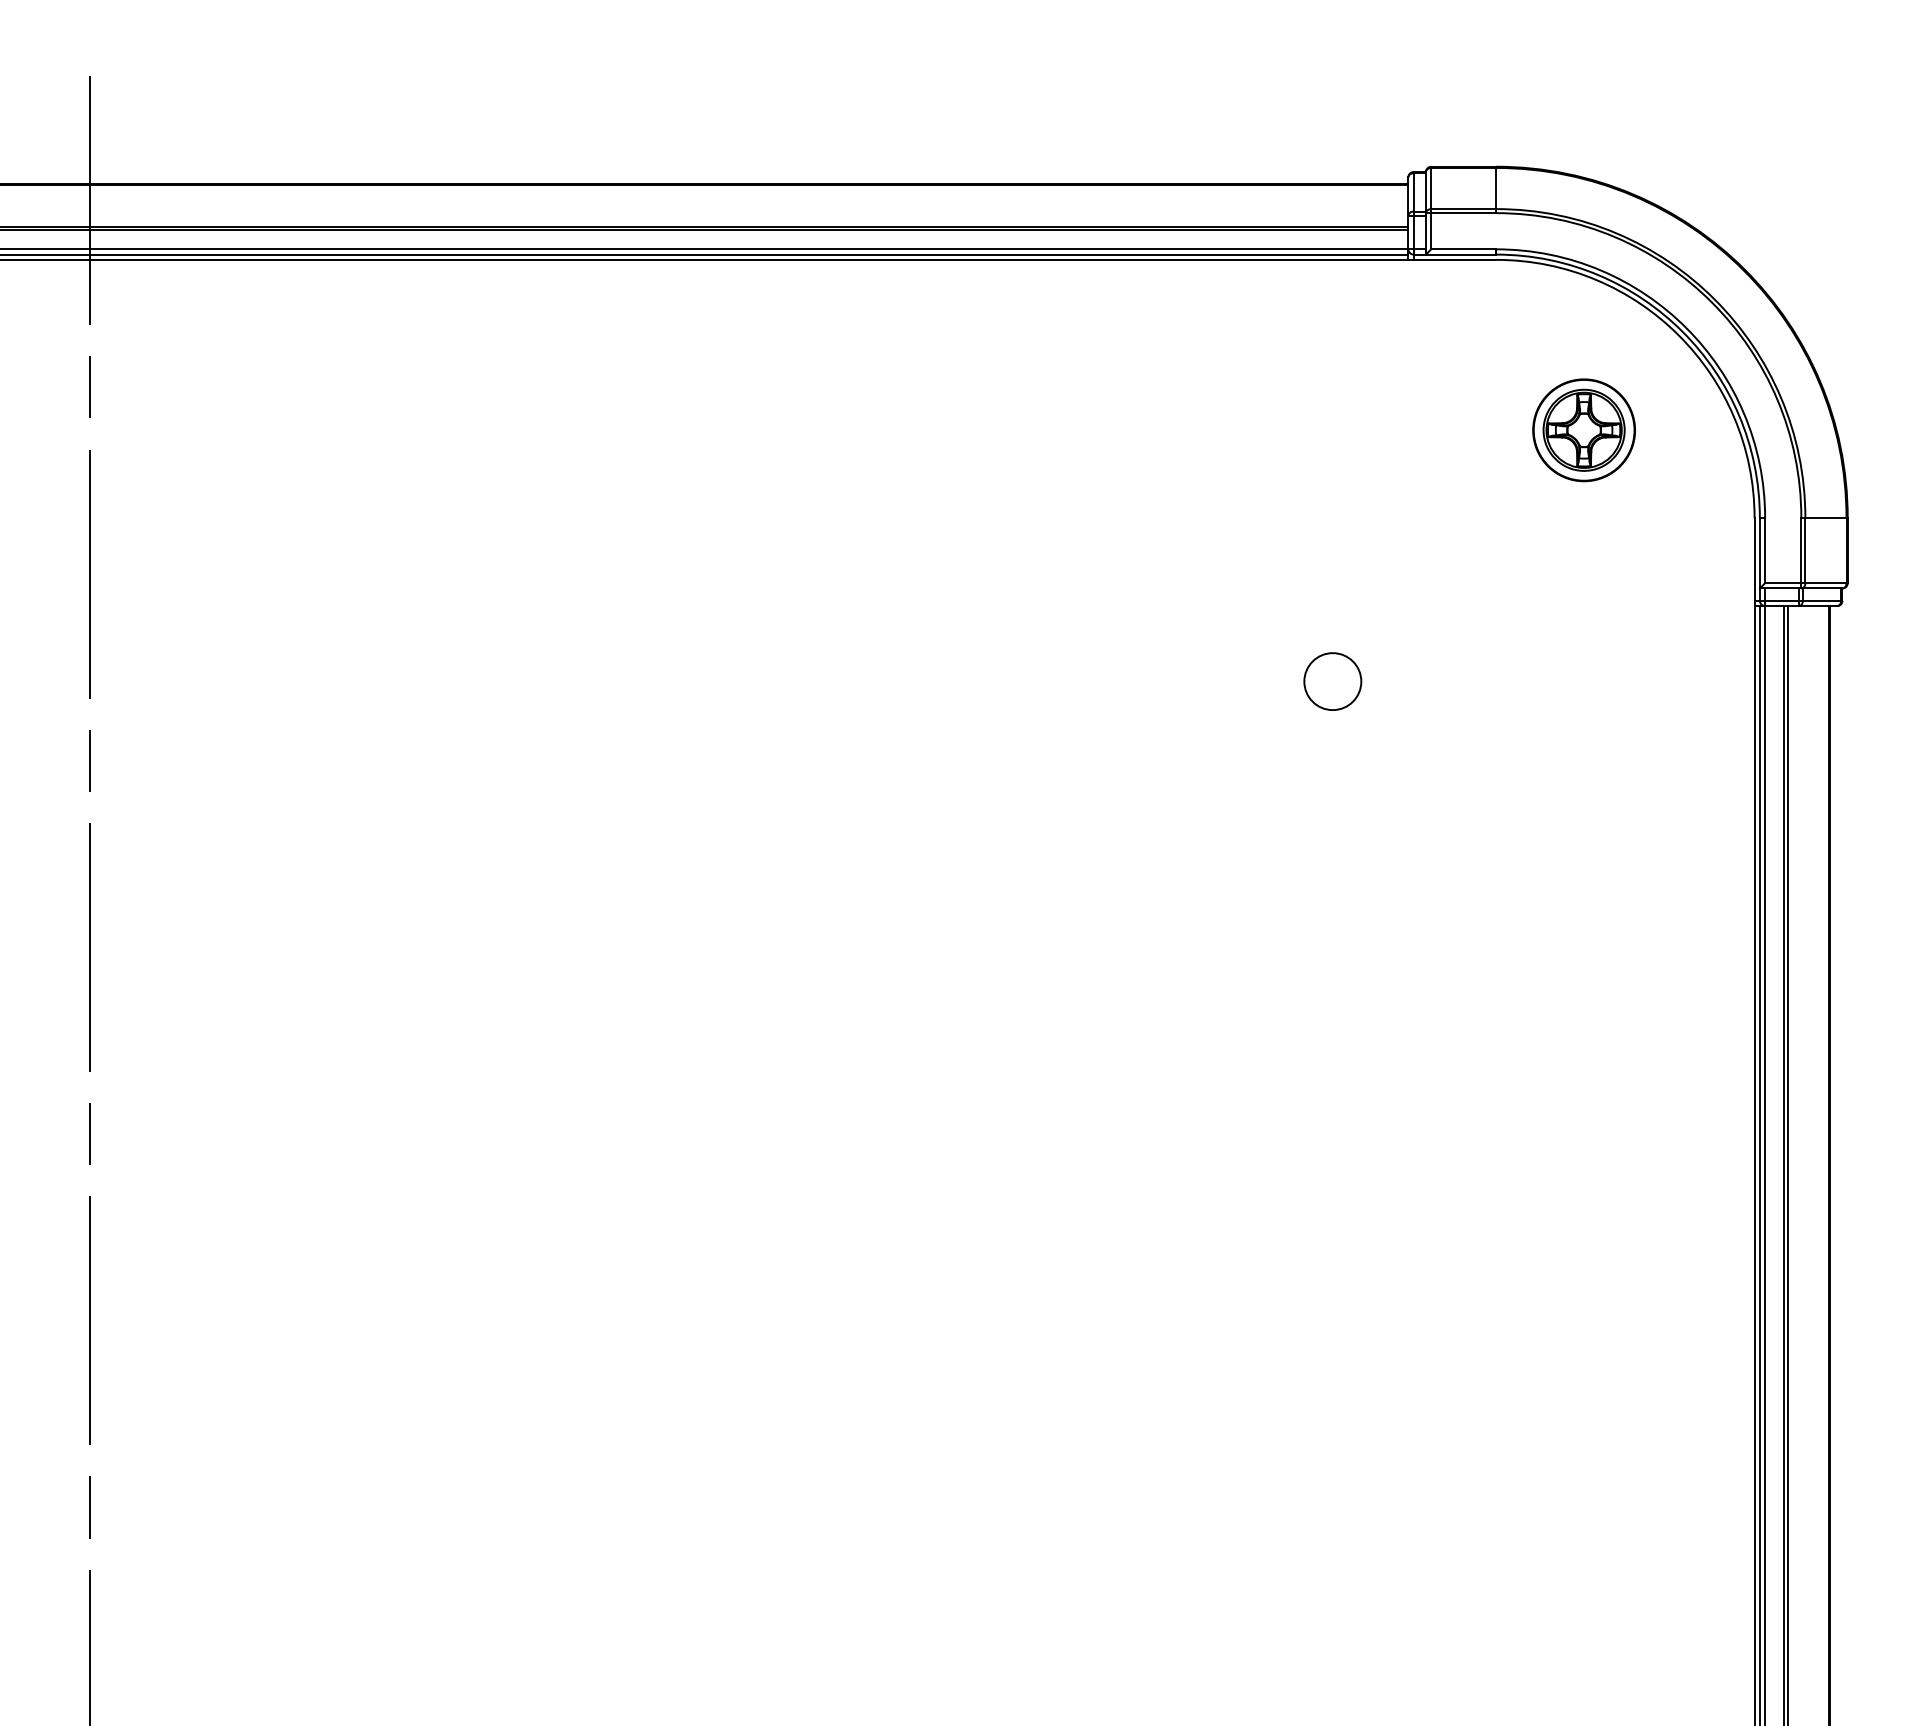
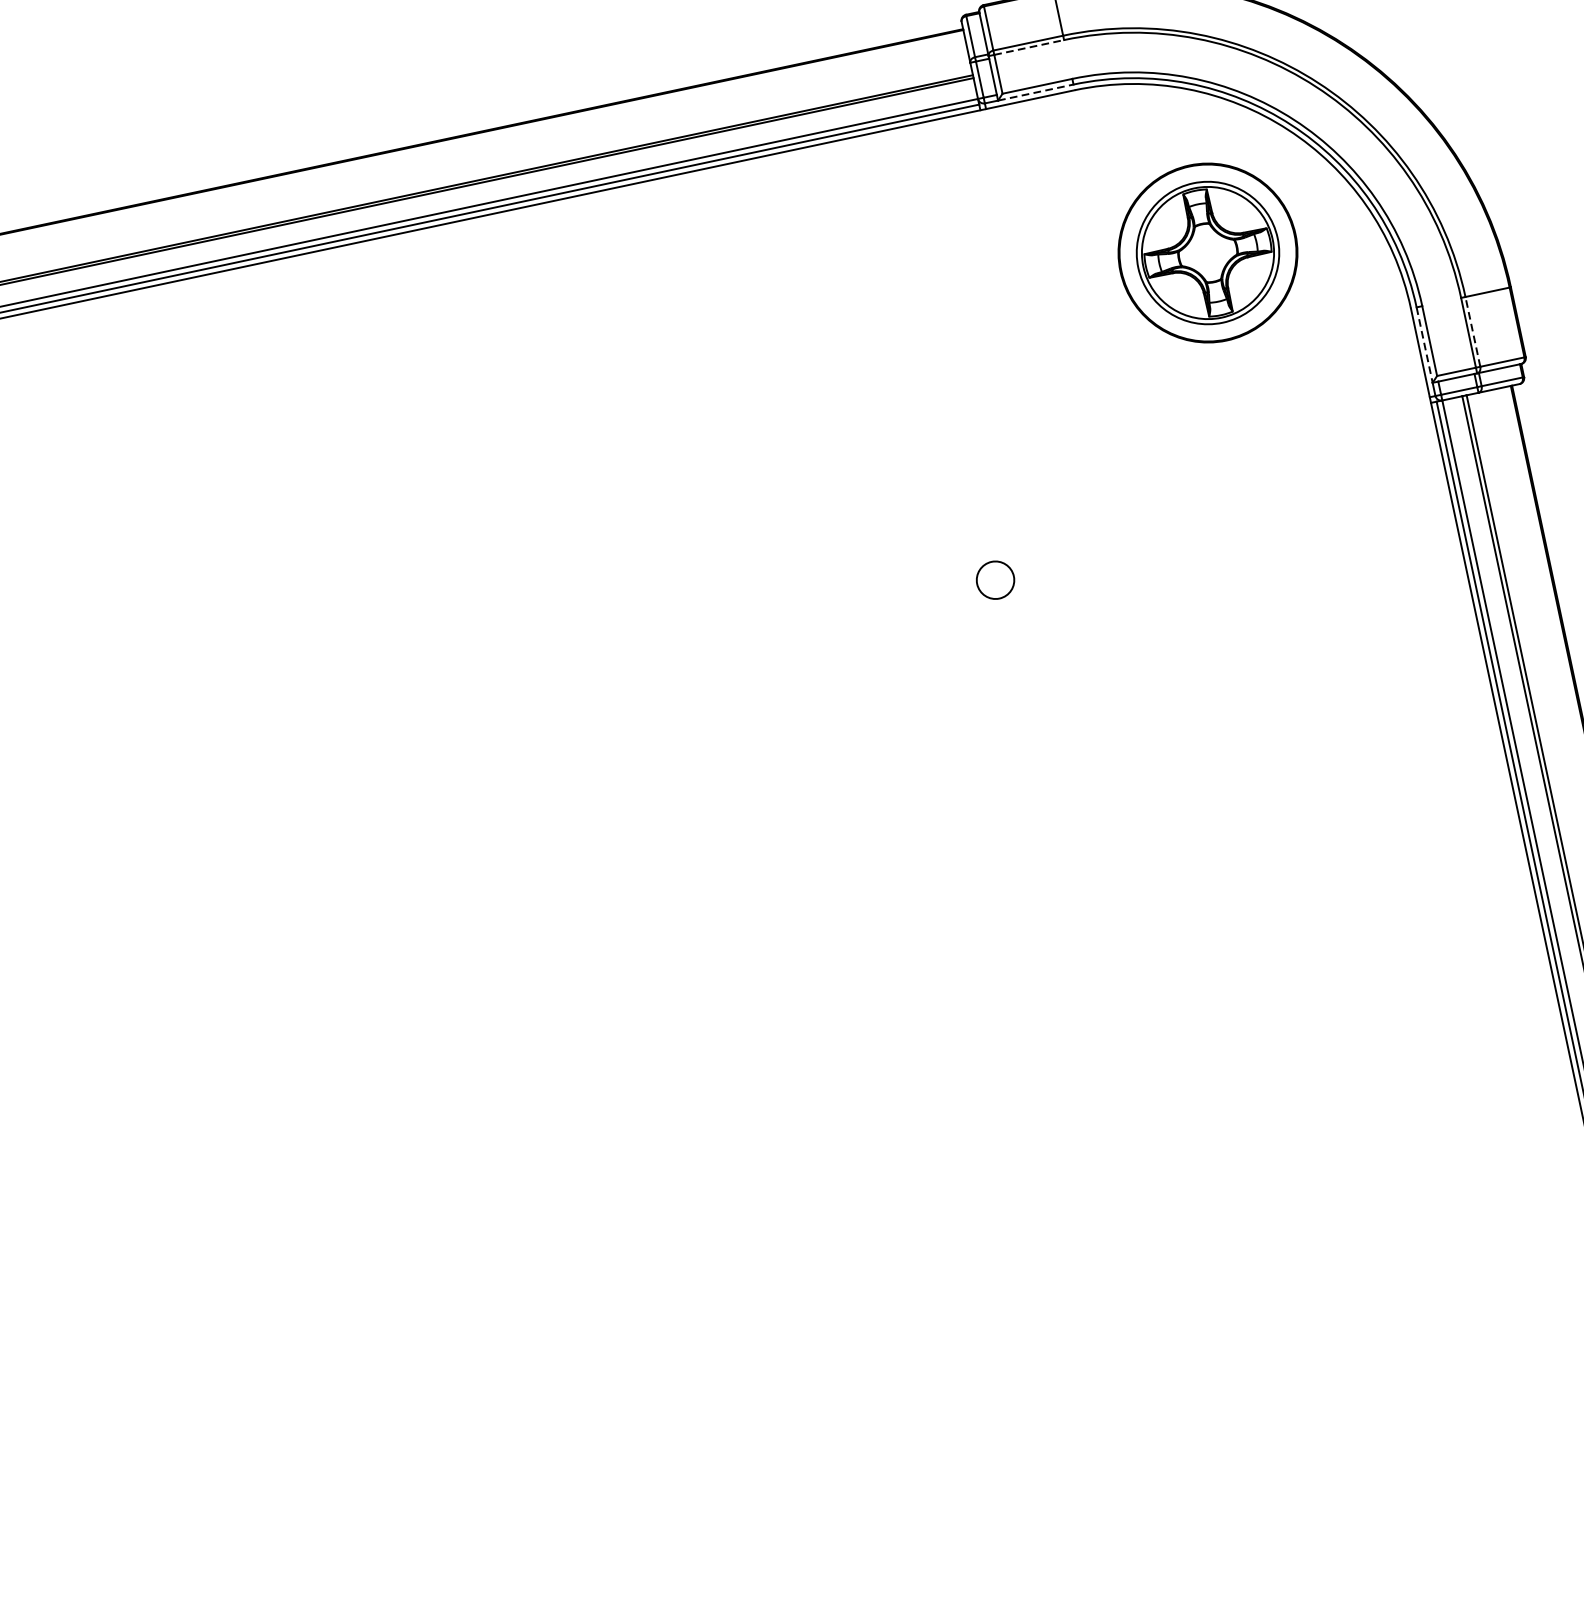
line: (1463, 213) -> (1028, 47), solid -> dashed
line: (1461, 254) -> (1036, 92), solid -> dashed
part: (1583, 430) -> (1207, 253), size x1.6
line: (1805, 550) -> (1472, 331), solid -> dashed
line: (1759, 553) -> (1424, 345), solid -> dashed
circle: (1332, 681) -> (995, 580), size x0.6

